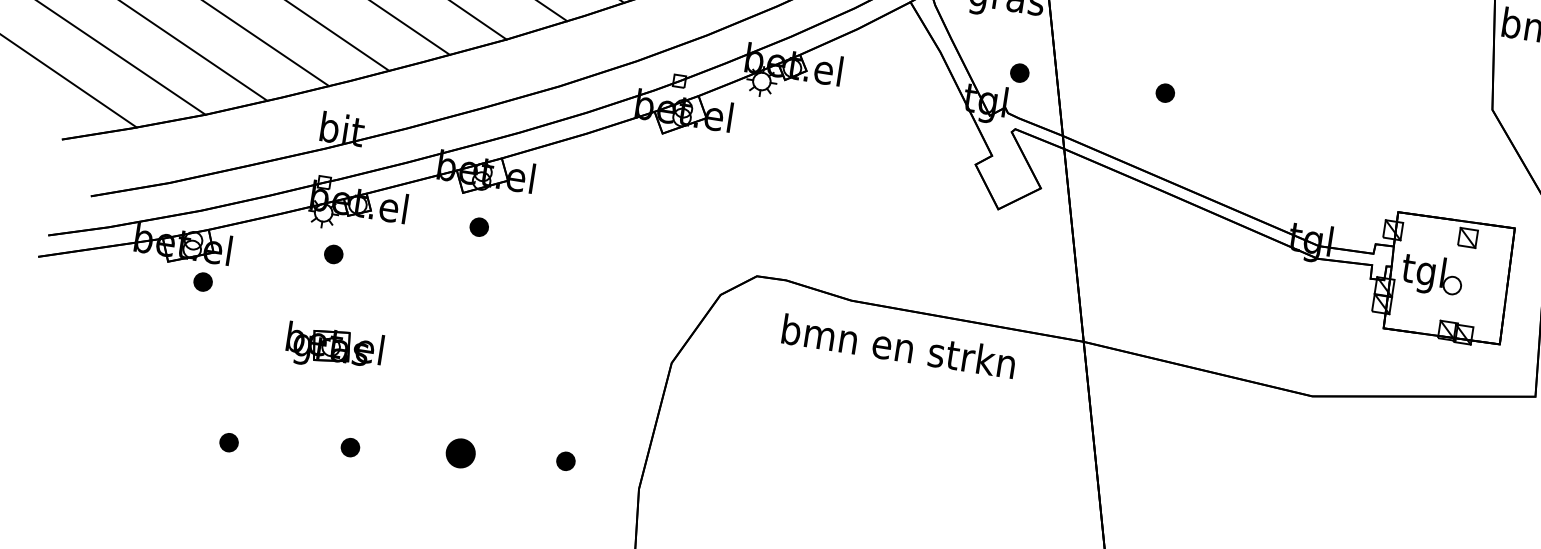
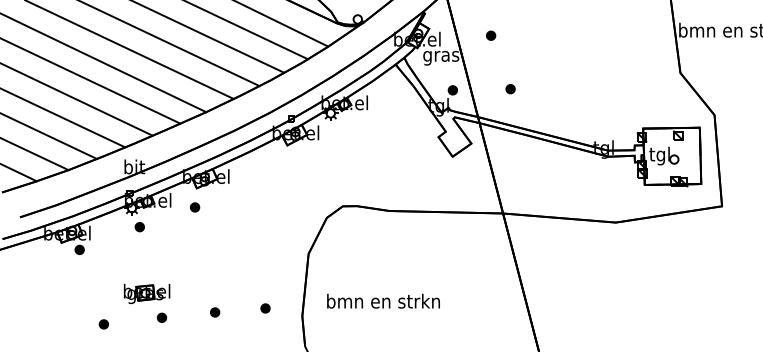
part: (1165, 93) -> (510, 89), moved
part: (480, 227) -> (195, 207), moved
text: (899, 344) -> (383, 300), moved
part: (333, 347) -> (146, 293), moved
part: (461, 453) -> (215, 312), size x0.62

